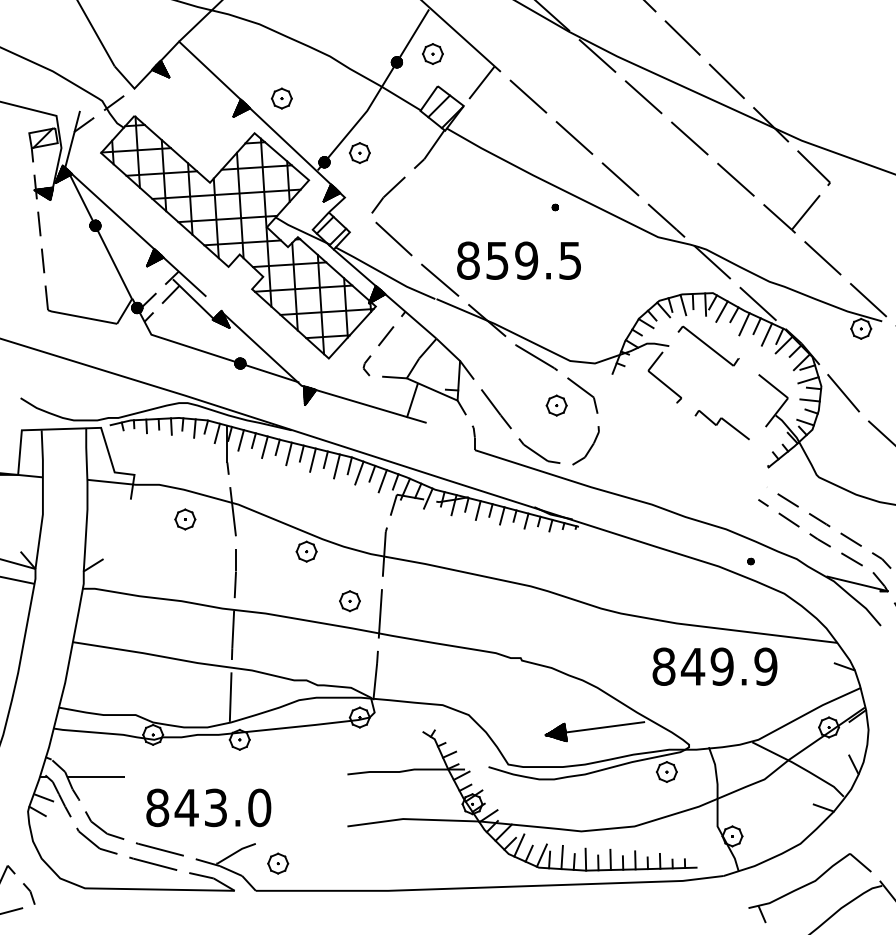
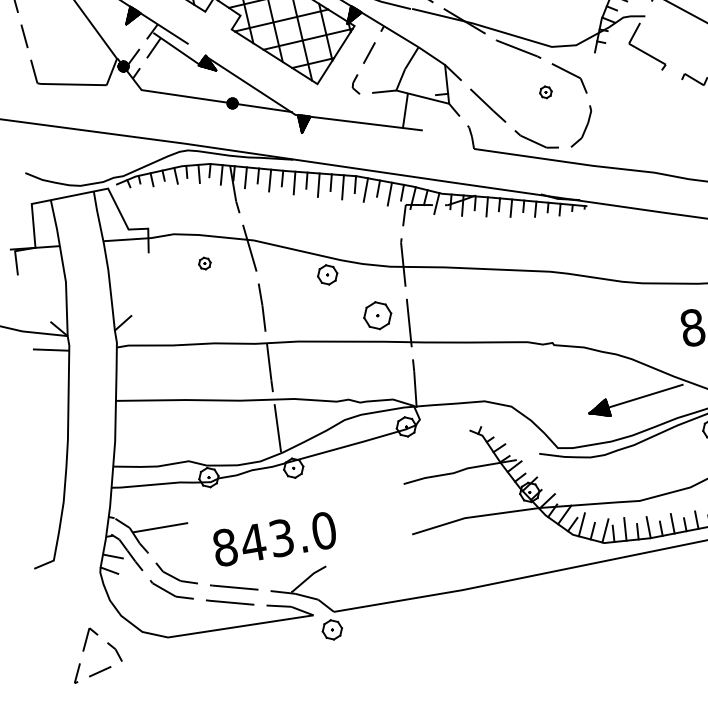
part: (556, 405) -> (545, 92), size x0.6
part: (185, 519) -> (204, 263), size x0.6
part: (349, 601) -> (377, 316), size x1.4
part: (278, 863) -> (332, 629), moved

